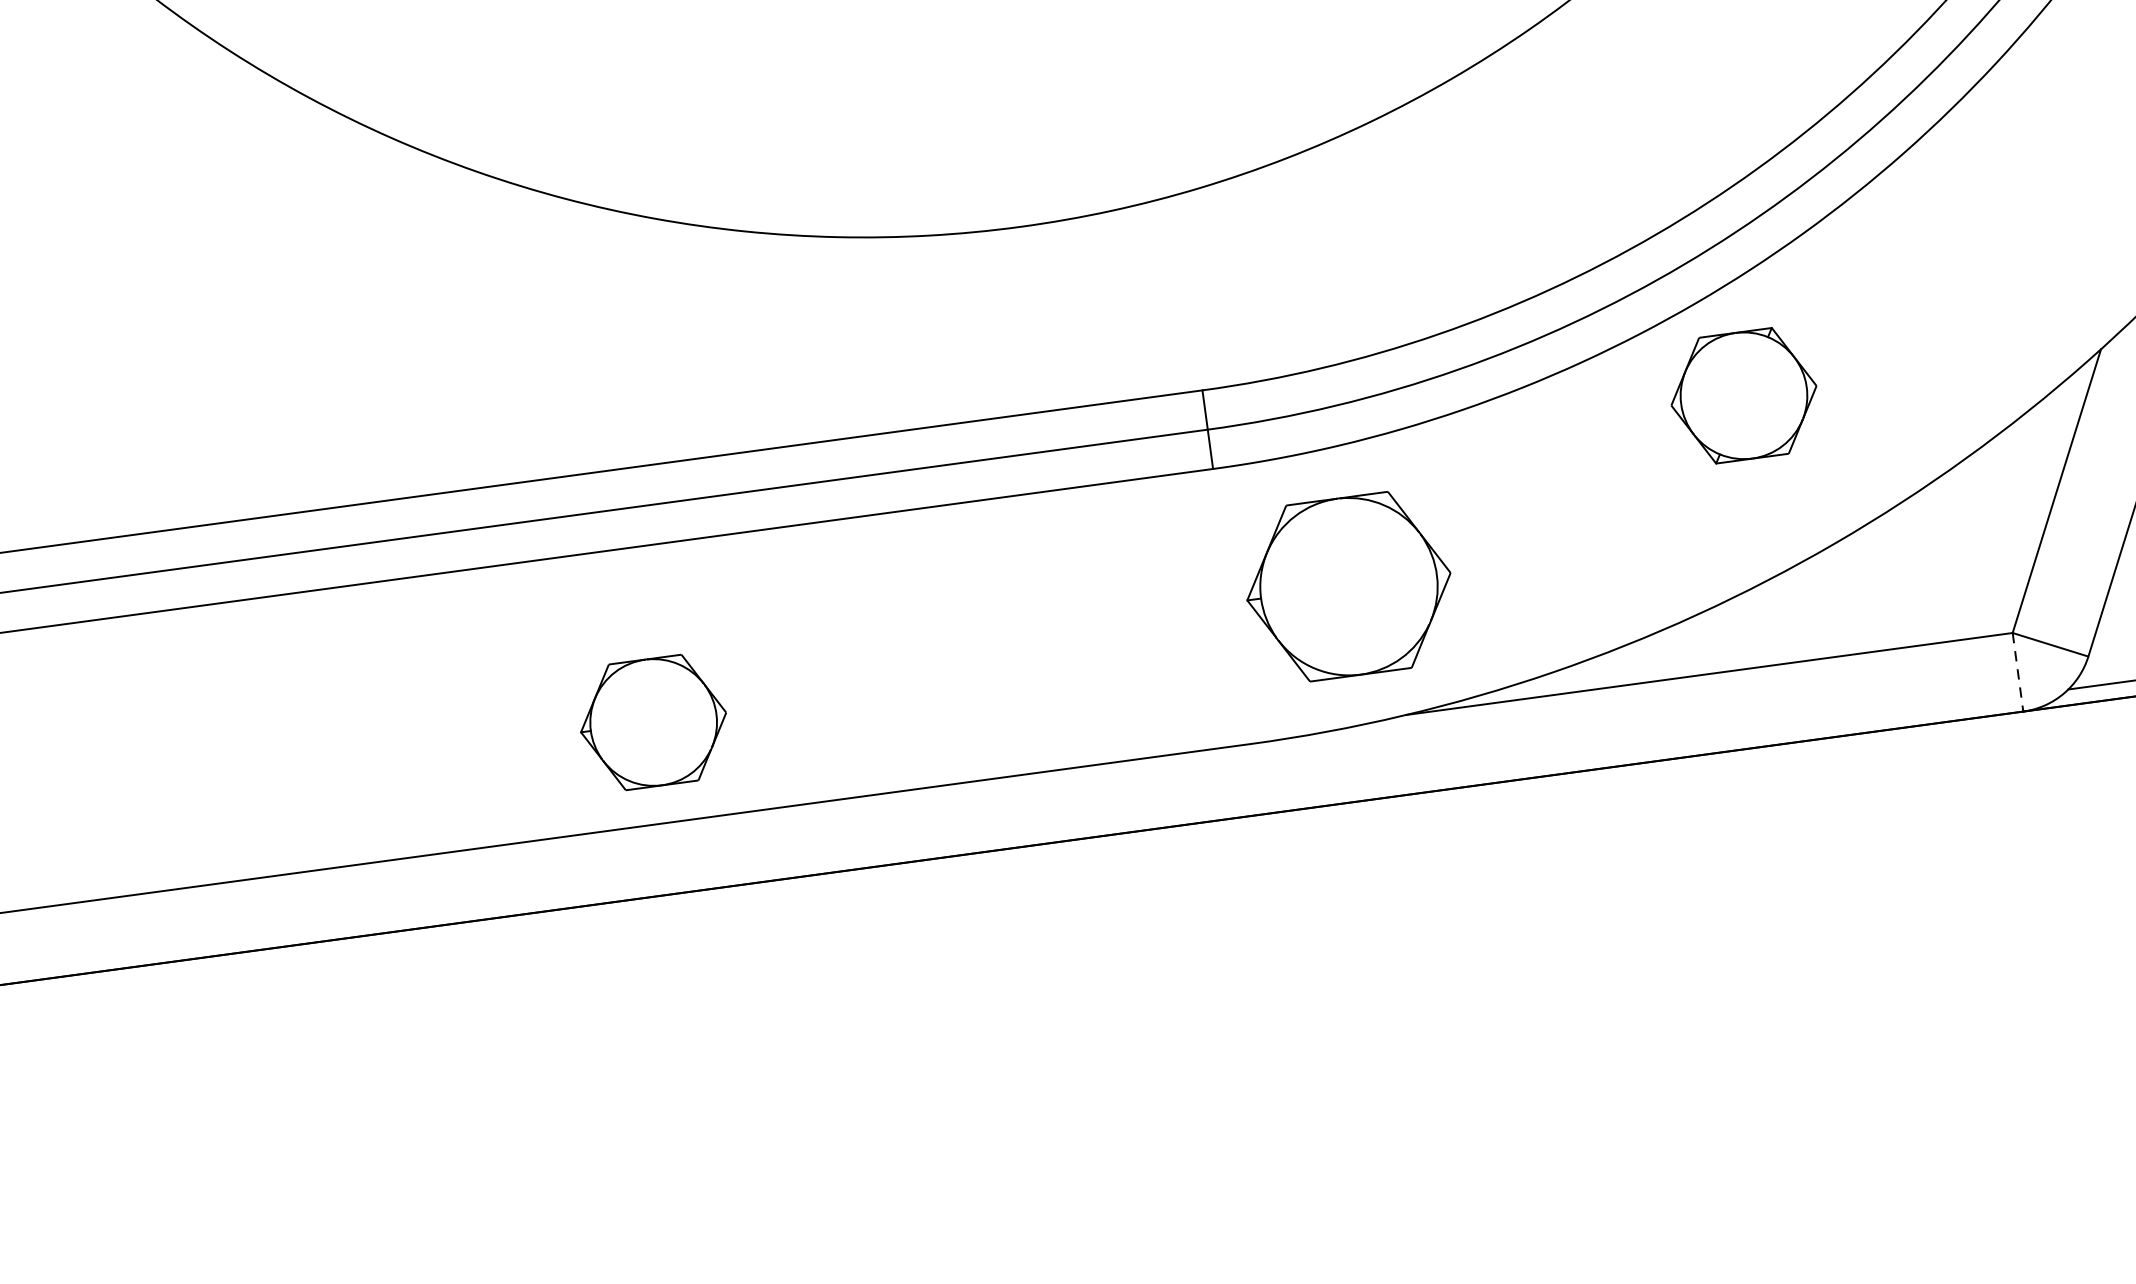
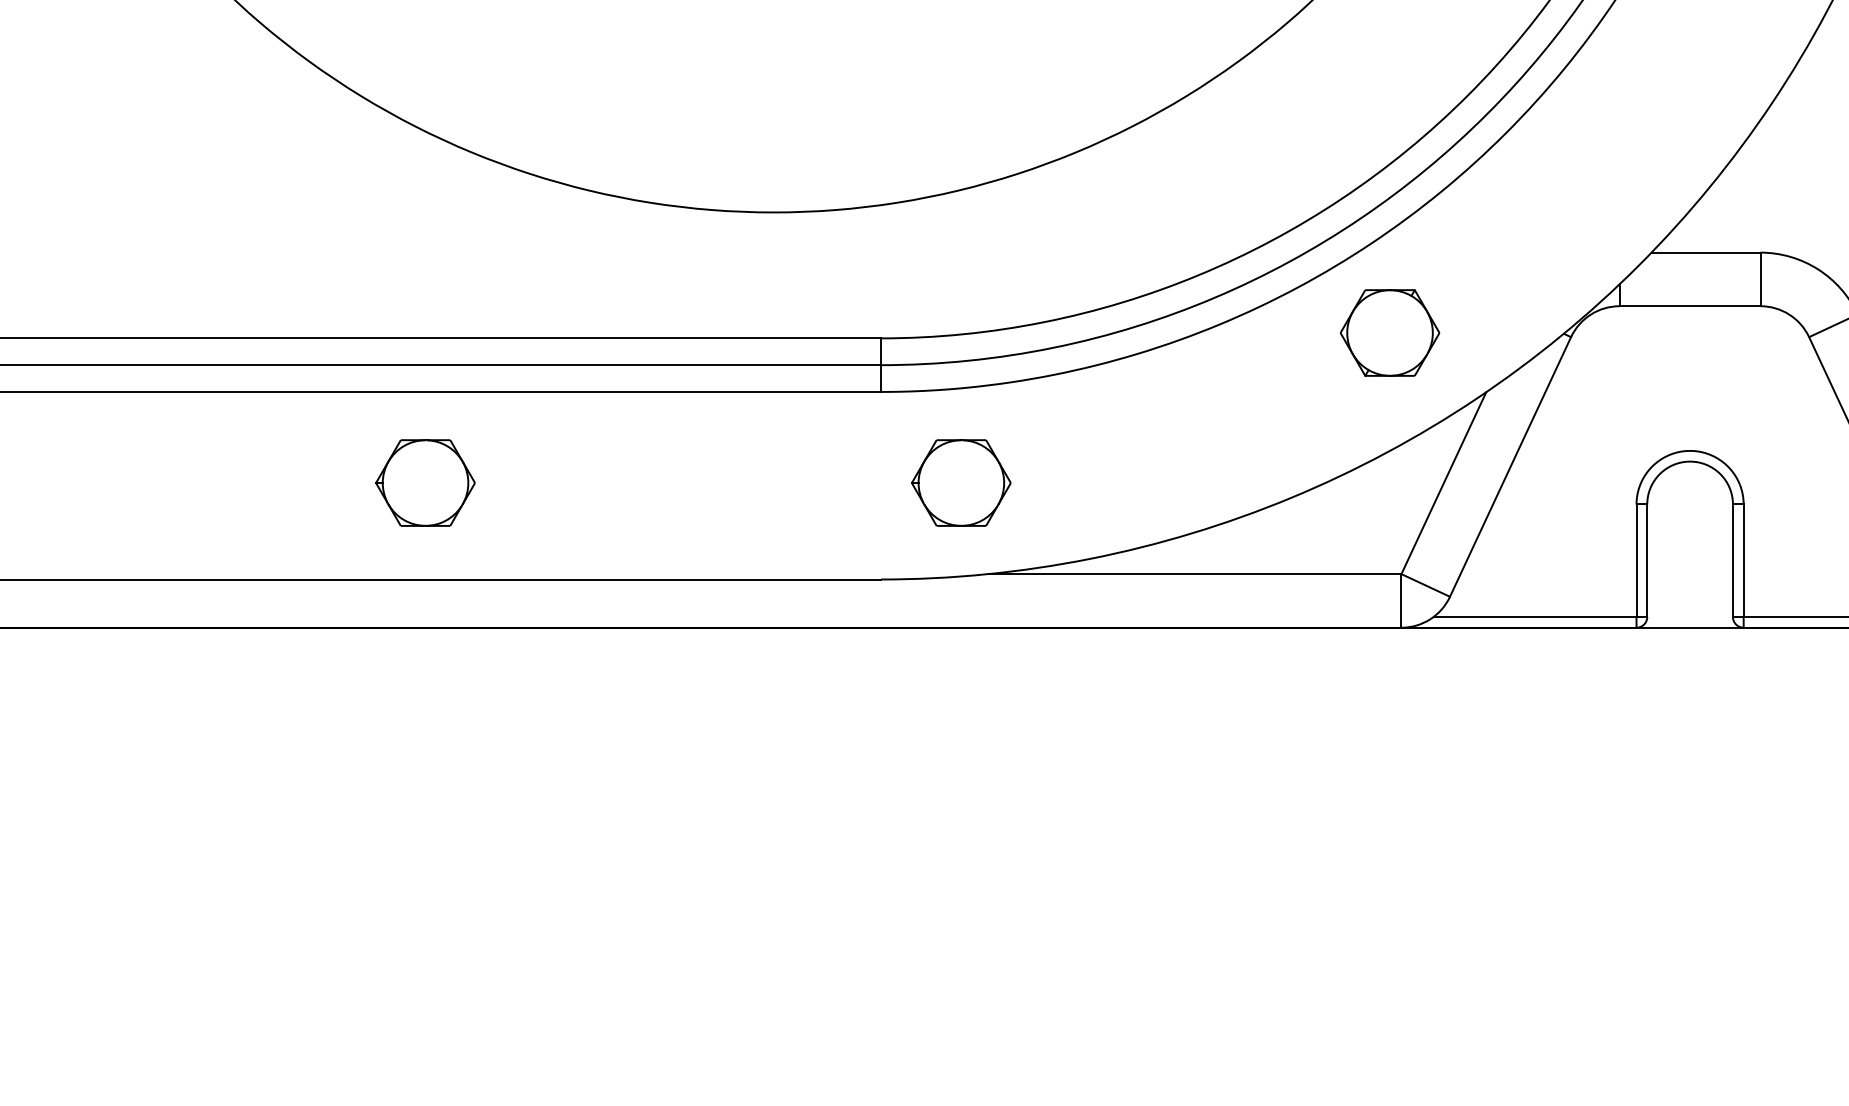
part: (1744, 394) -> (1390, 332), moved
part: (1349, 585) -> (961, 482), size x0.71
line: (2017, 671) -> (1401, 600), dashed -> solid
part: (653, 721) -> (425, 482), moved

